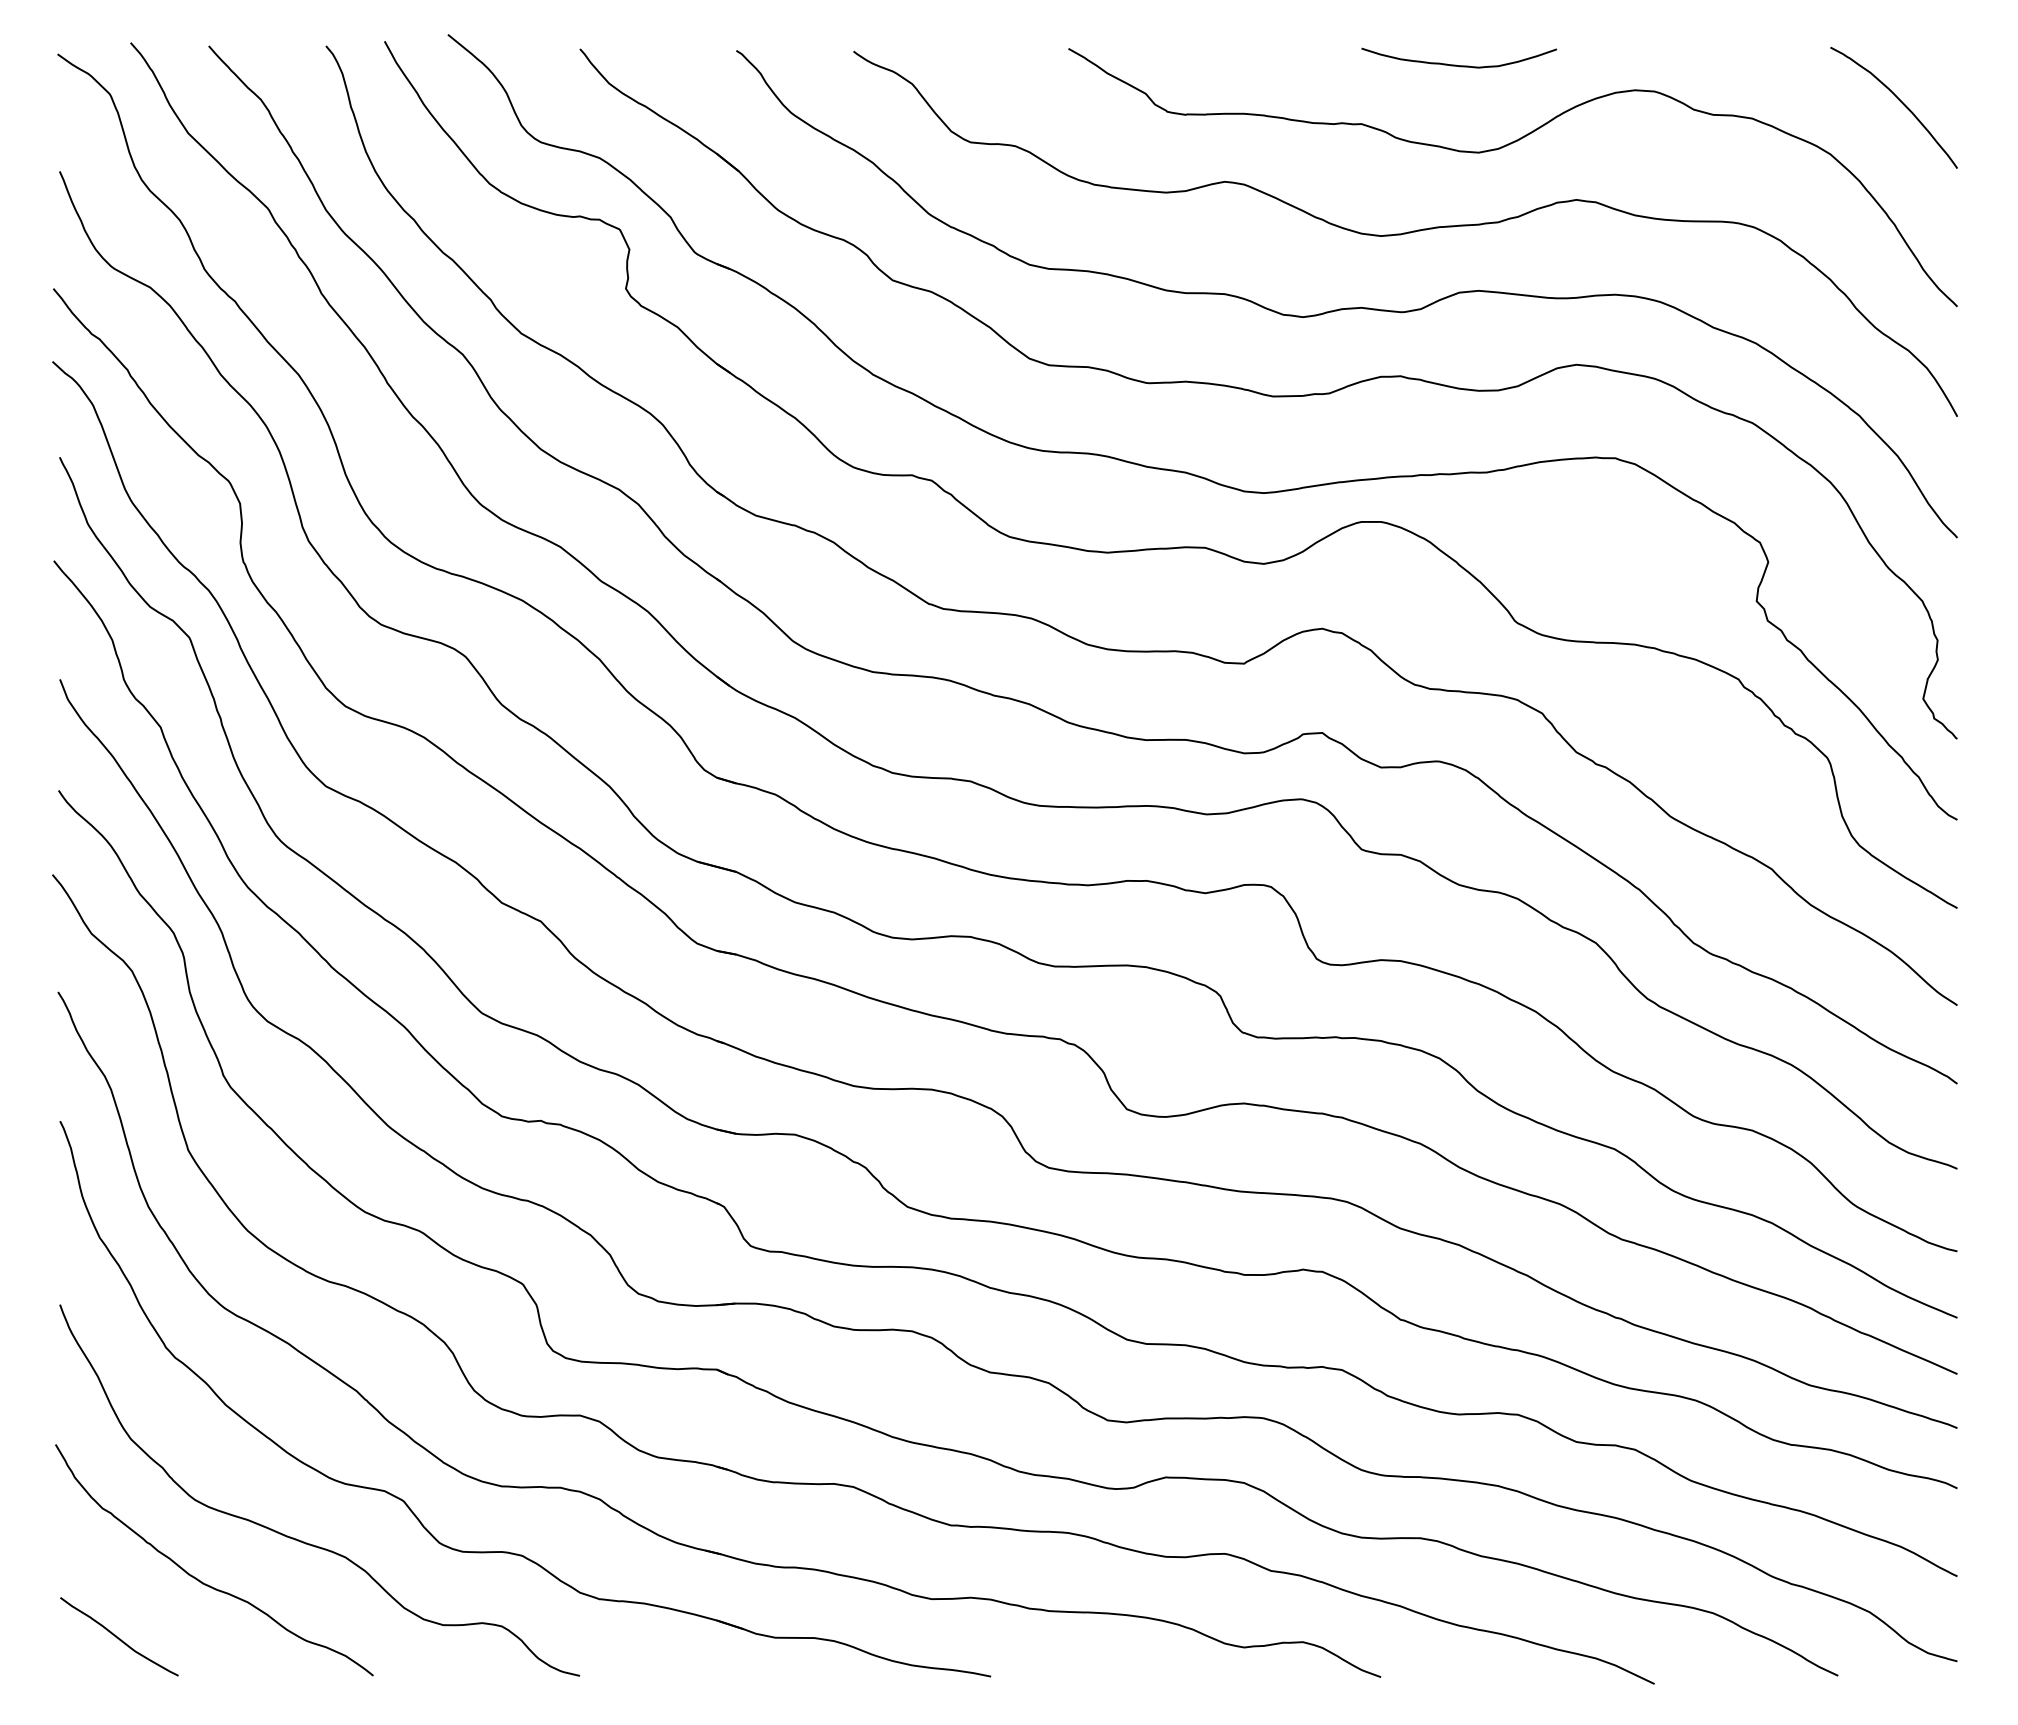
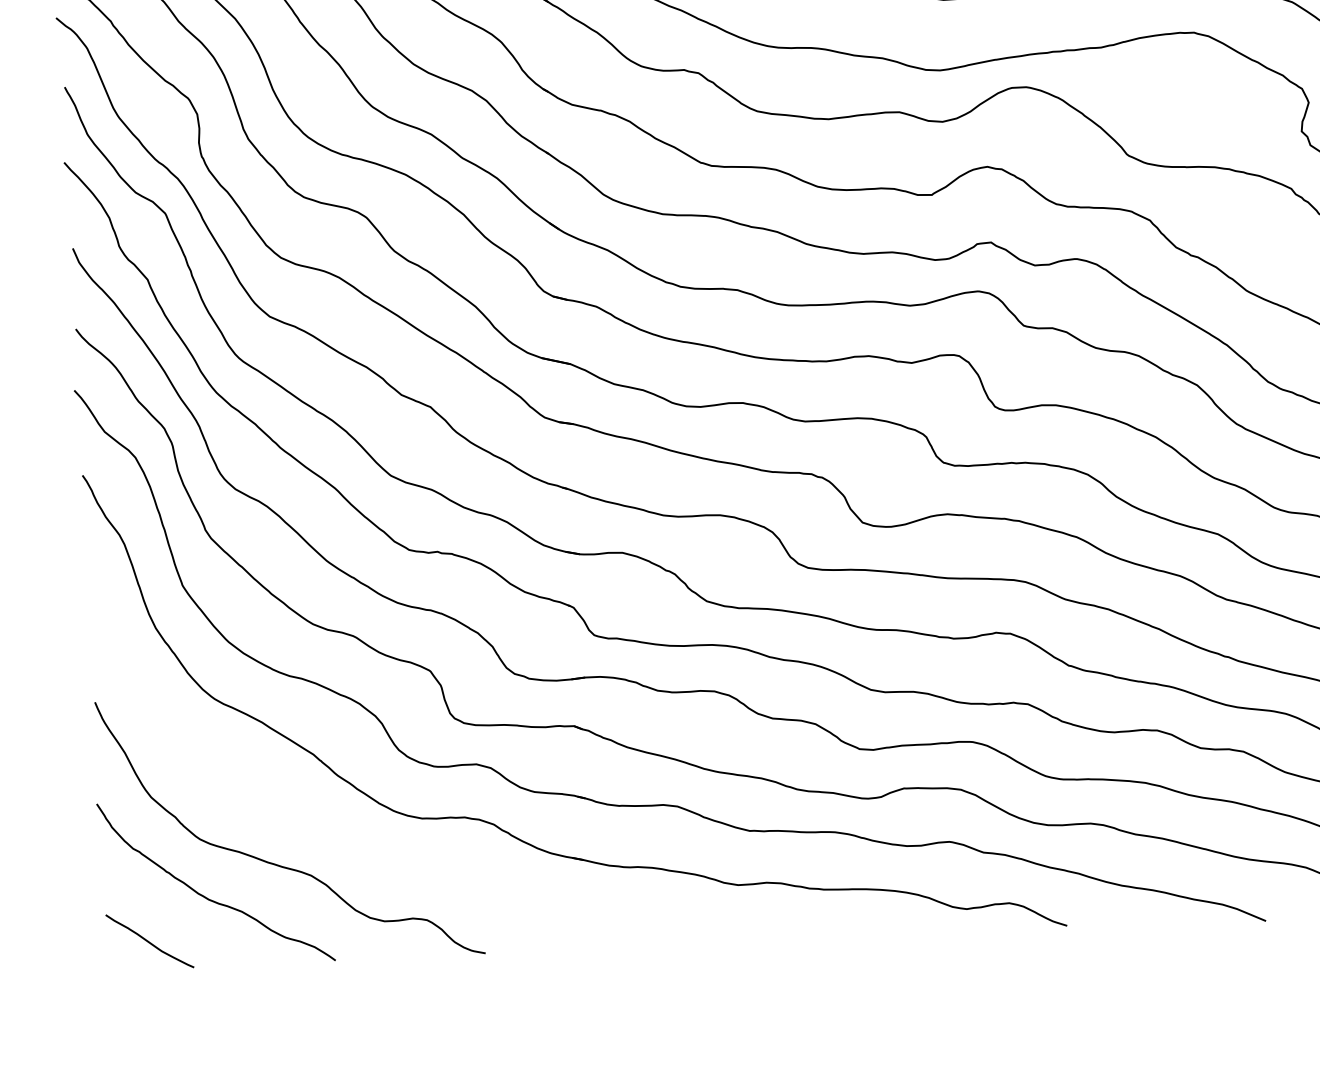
part: (508, 1551) -> (429, 865), removed

